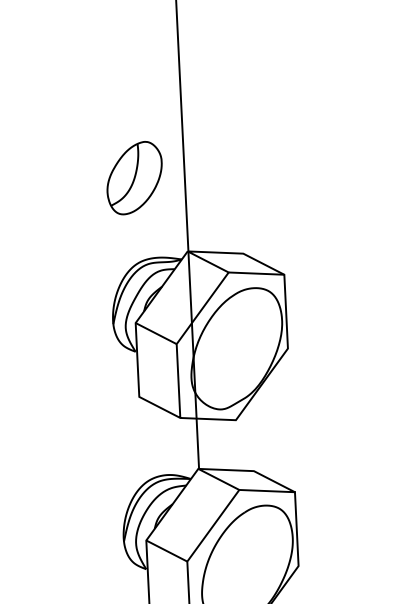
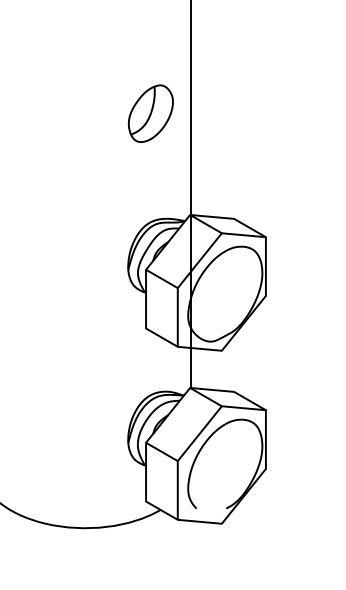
part: (134, 177) -> (150, 113), moved

